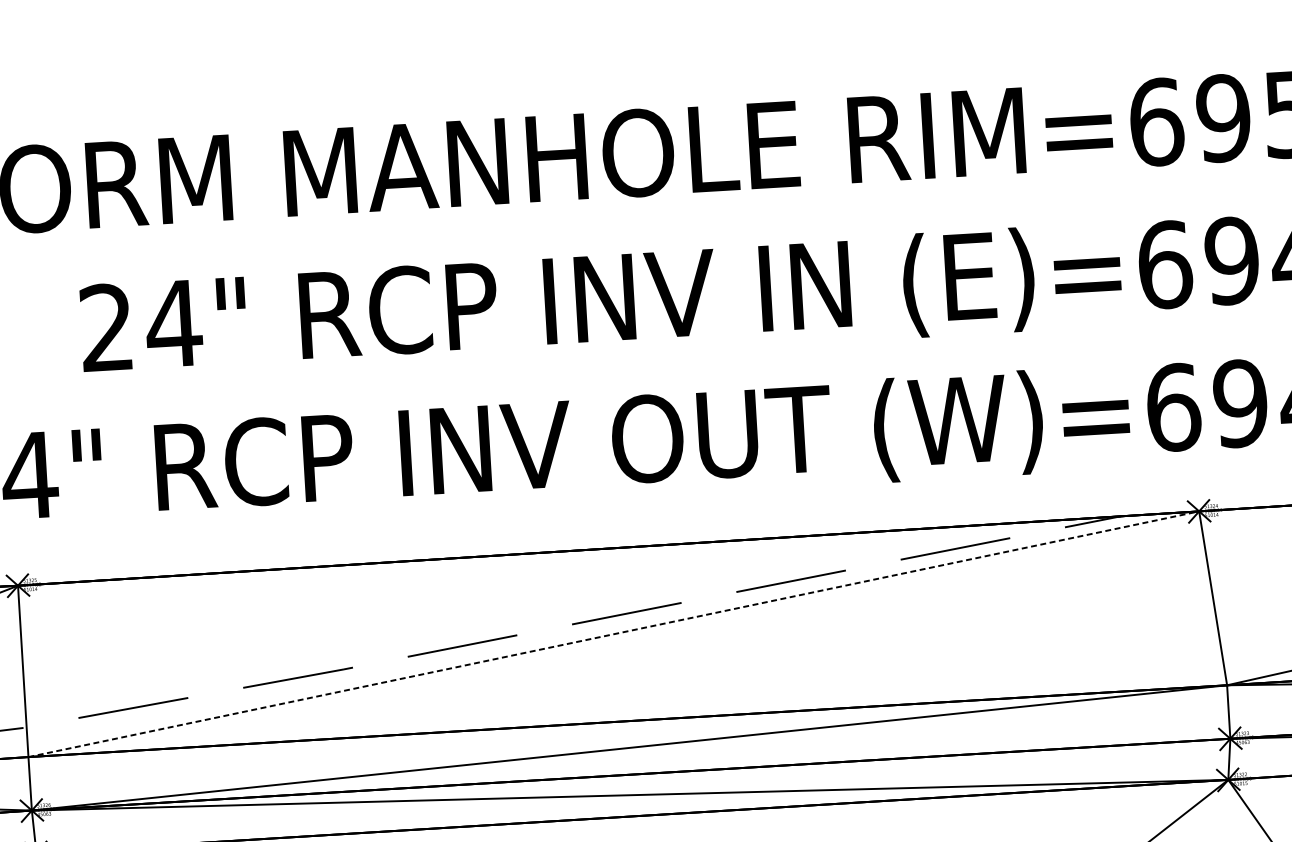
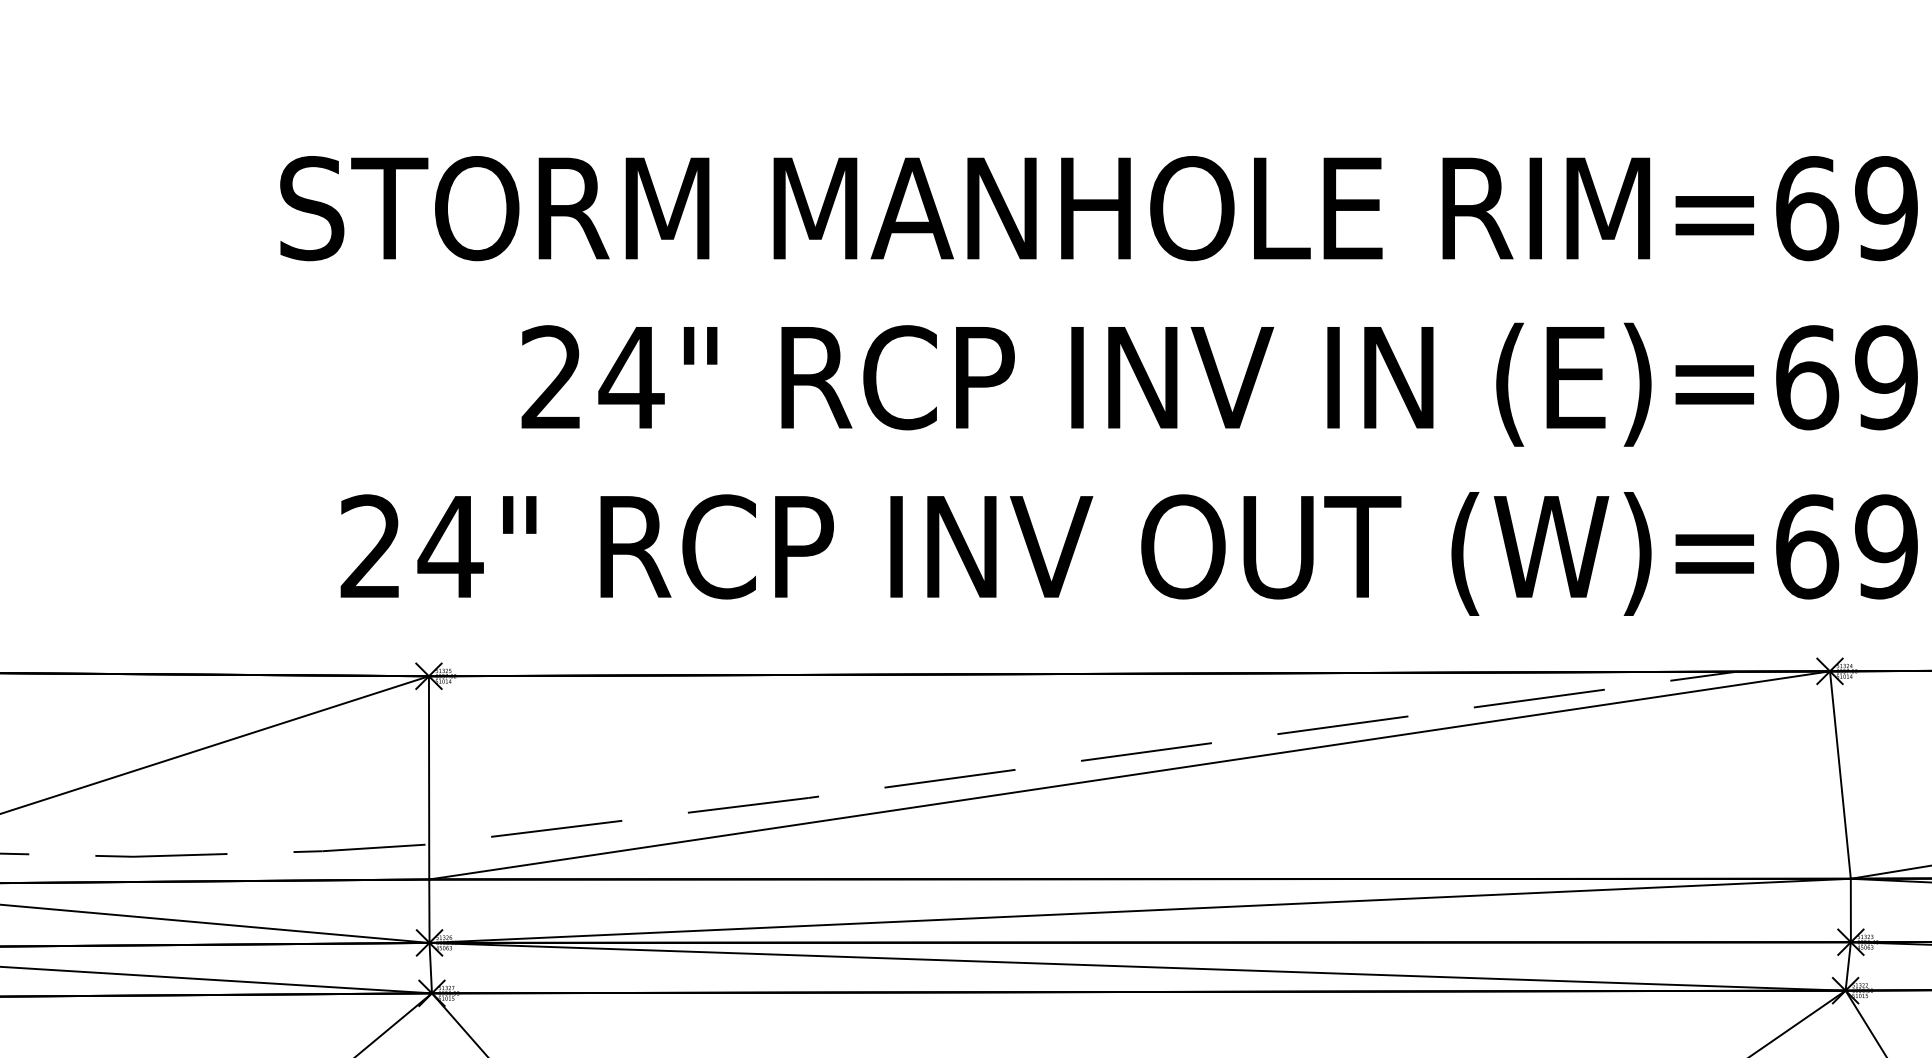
line: (614, 634) -> (1130, 775), dashed -> solid

